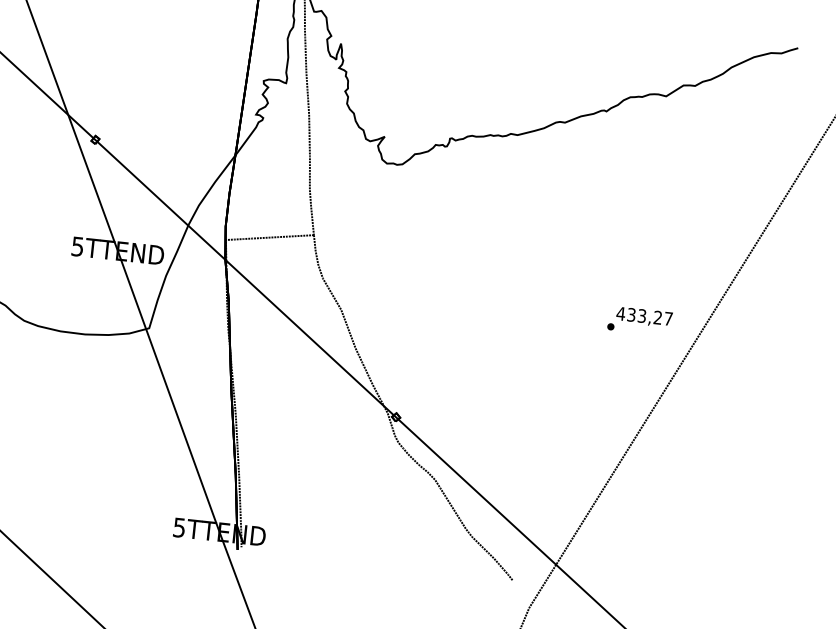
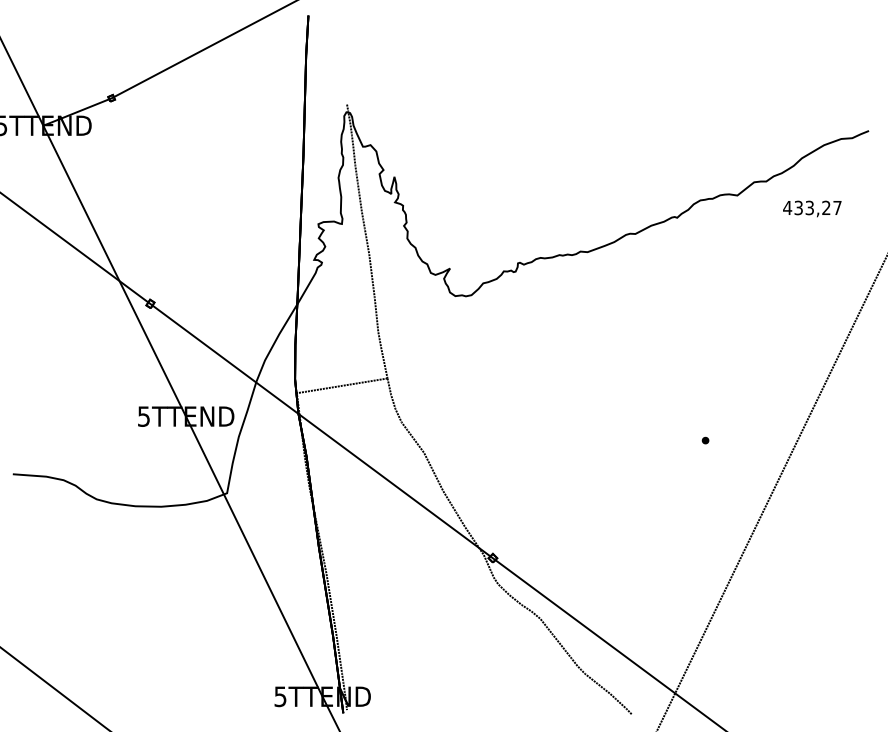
text: (644, 316) -> (812, 208), moved

